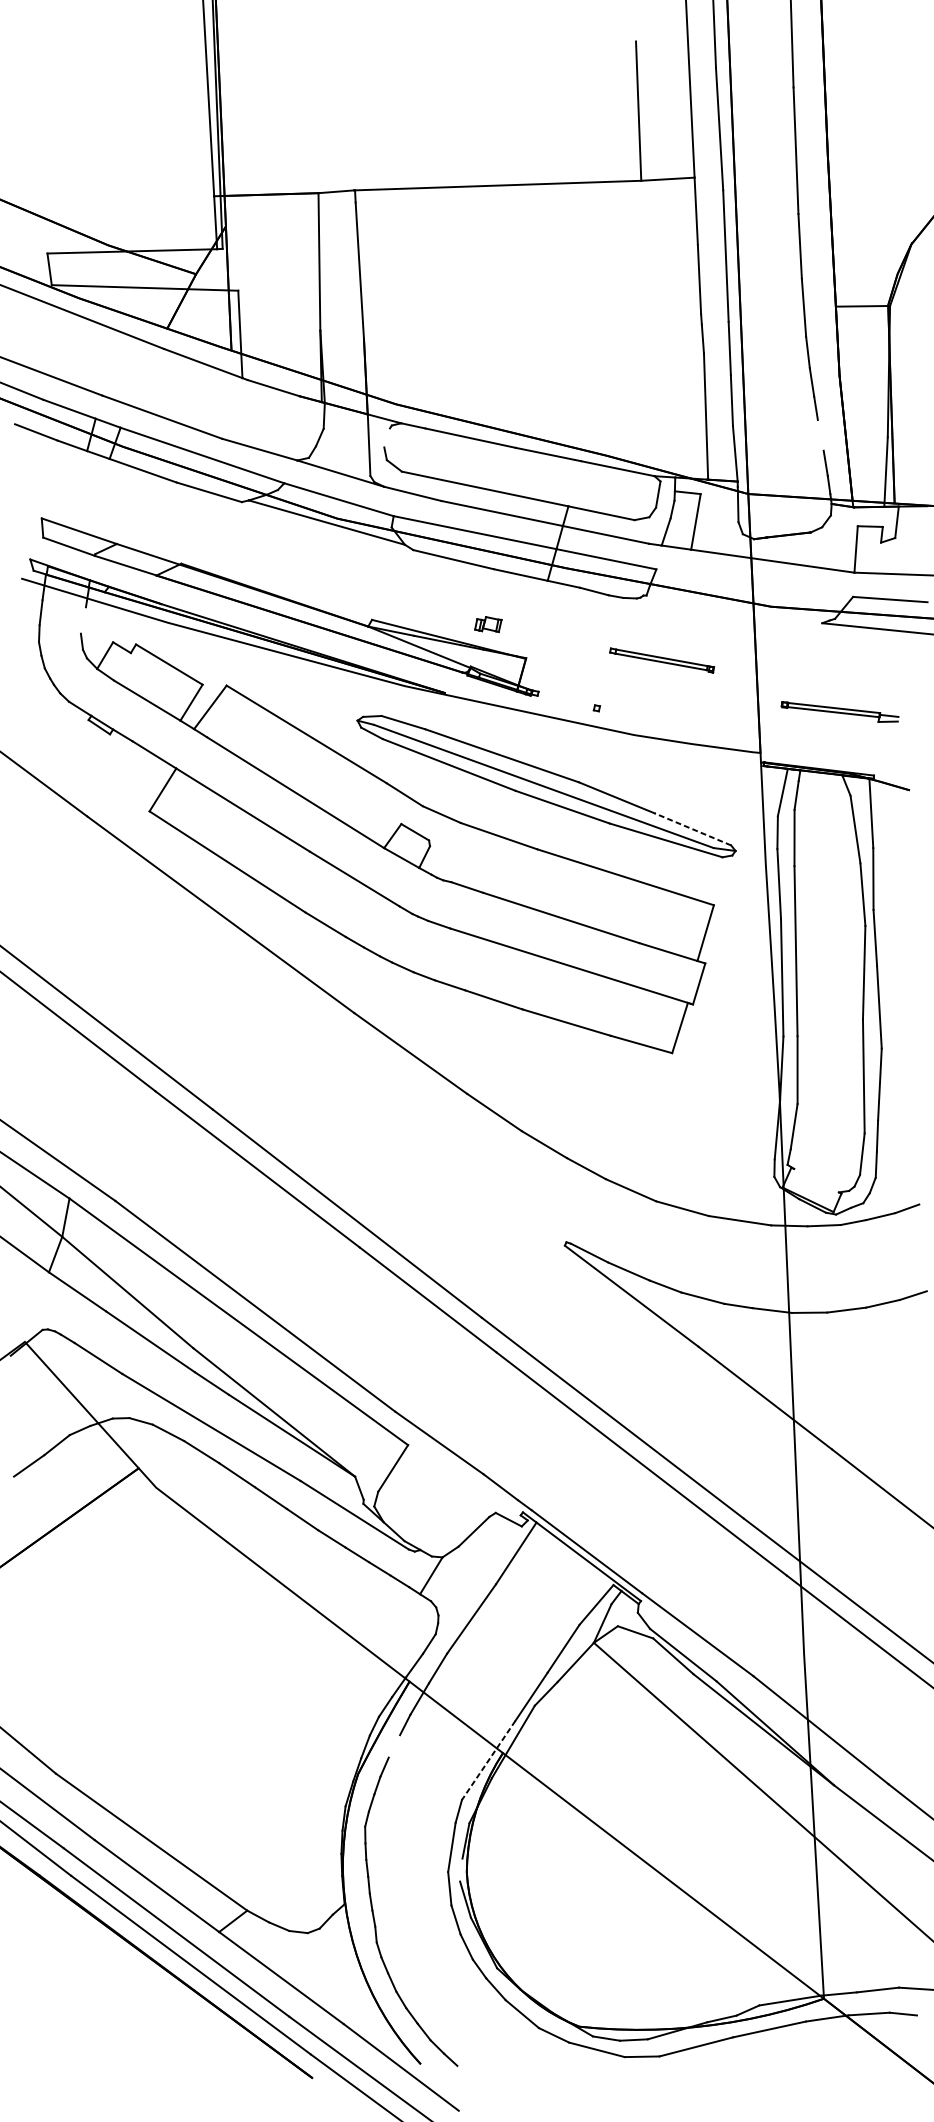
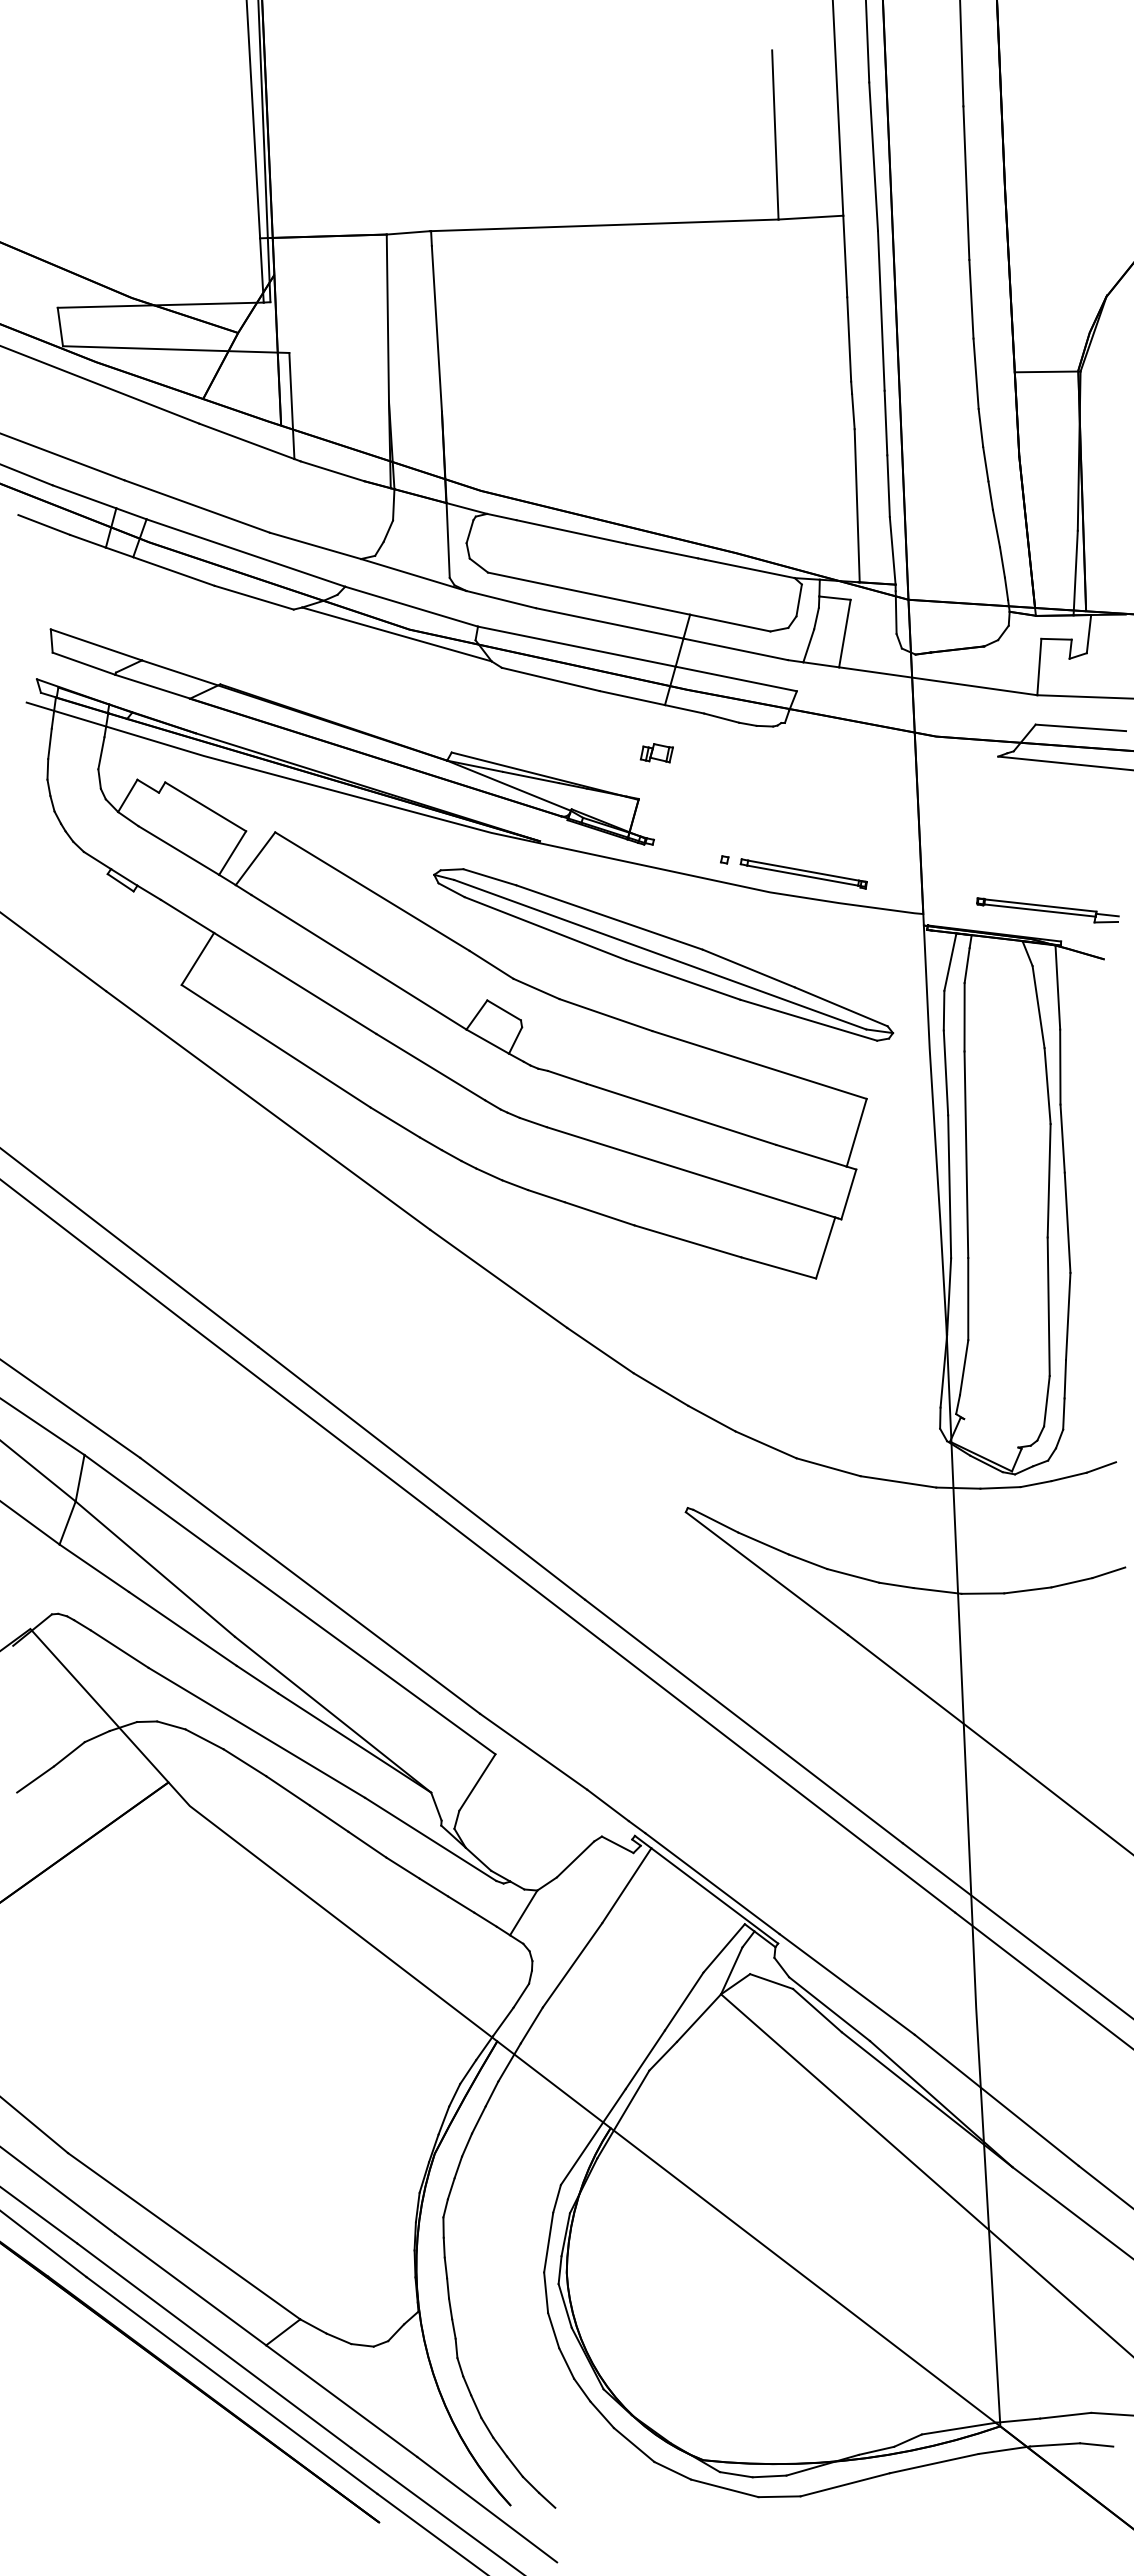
line: (820, 435) -> (996, 528), added
line: (386, 437) -> (469, 531), added
line: (83, 620) -> (101, 753), added
part: (488, 624) -> (656, 753), moved
part: (661, 660) -> (803, 873), moved
part: (839, 712) -> (1047, 910), moved
line: (692, 829) -> (840, 1006), dashed -> solid
line: (394, 1745) -> (478, 2119), added
line: (488, 1760) -> (593, 2137), dashed -> solid
line: (460, 1870) -> (559, 2270), added

